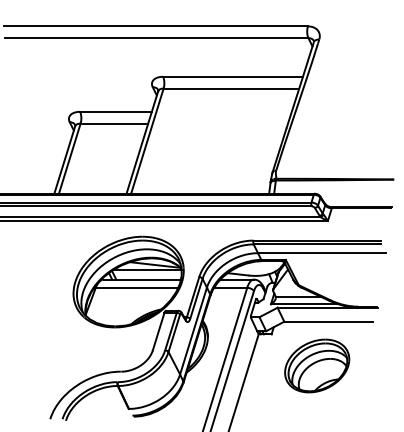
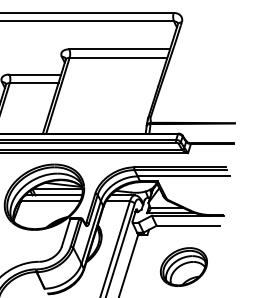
part: (317, 365) -> (184, 266), moved

